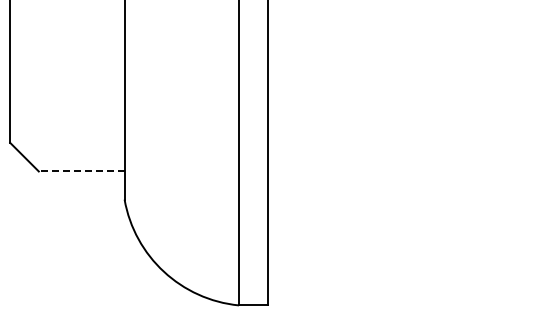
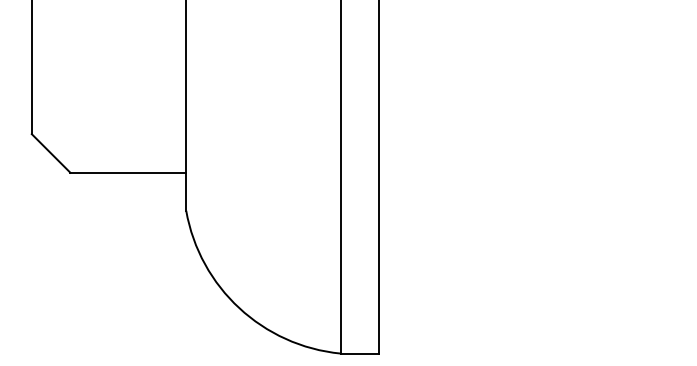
line: (81, 171) -> (128, 172), dashed -> solid

